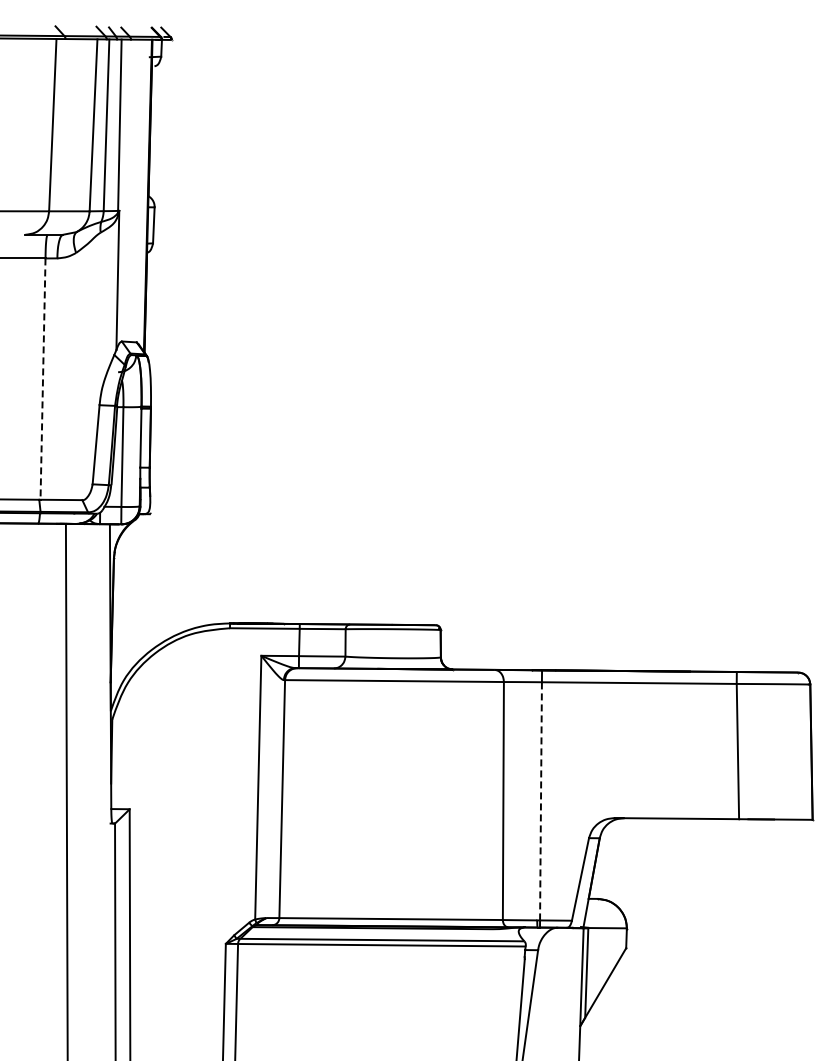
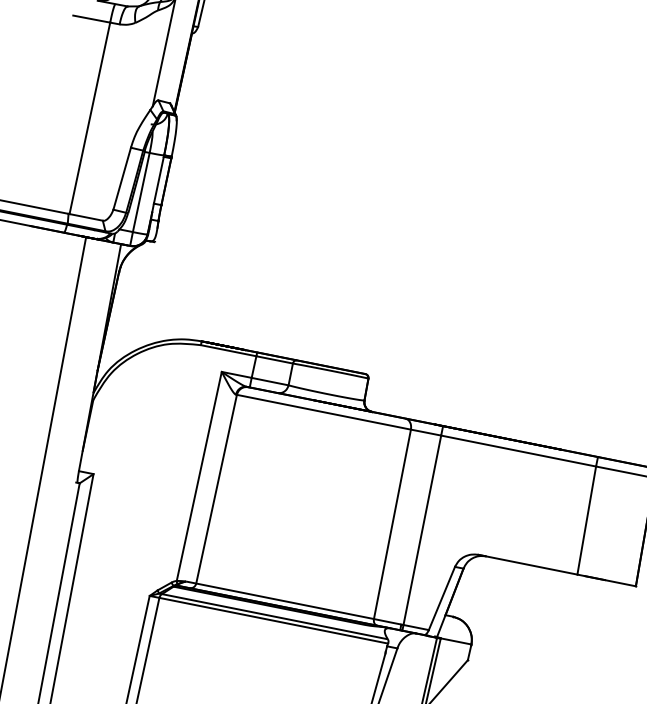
line: (43, 379) -> (90, 118), dashed -> solid
line: (541, 800) -> (422, 529), dashed -> solid

